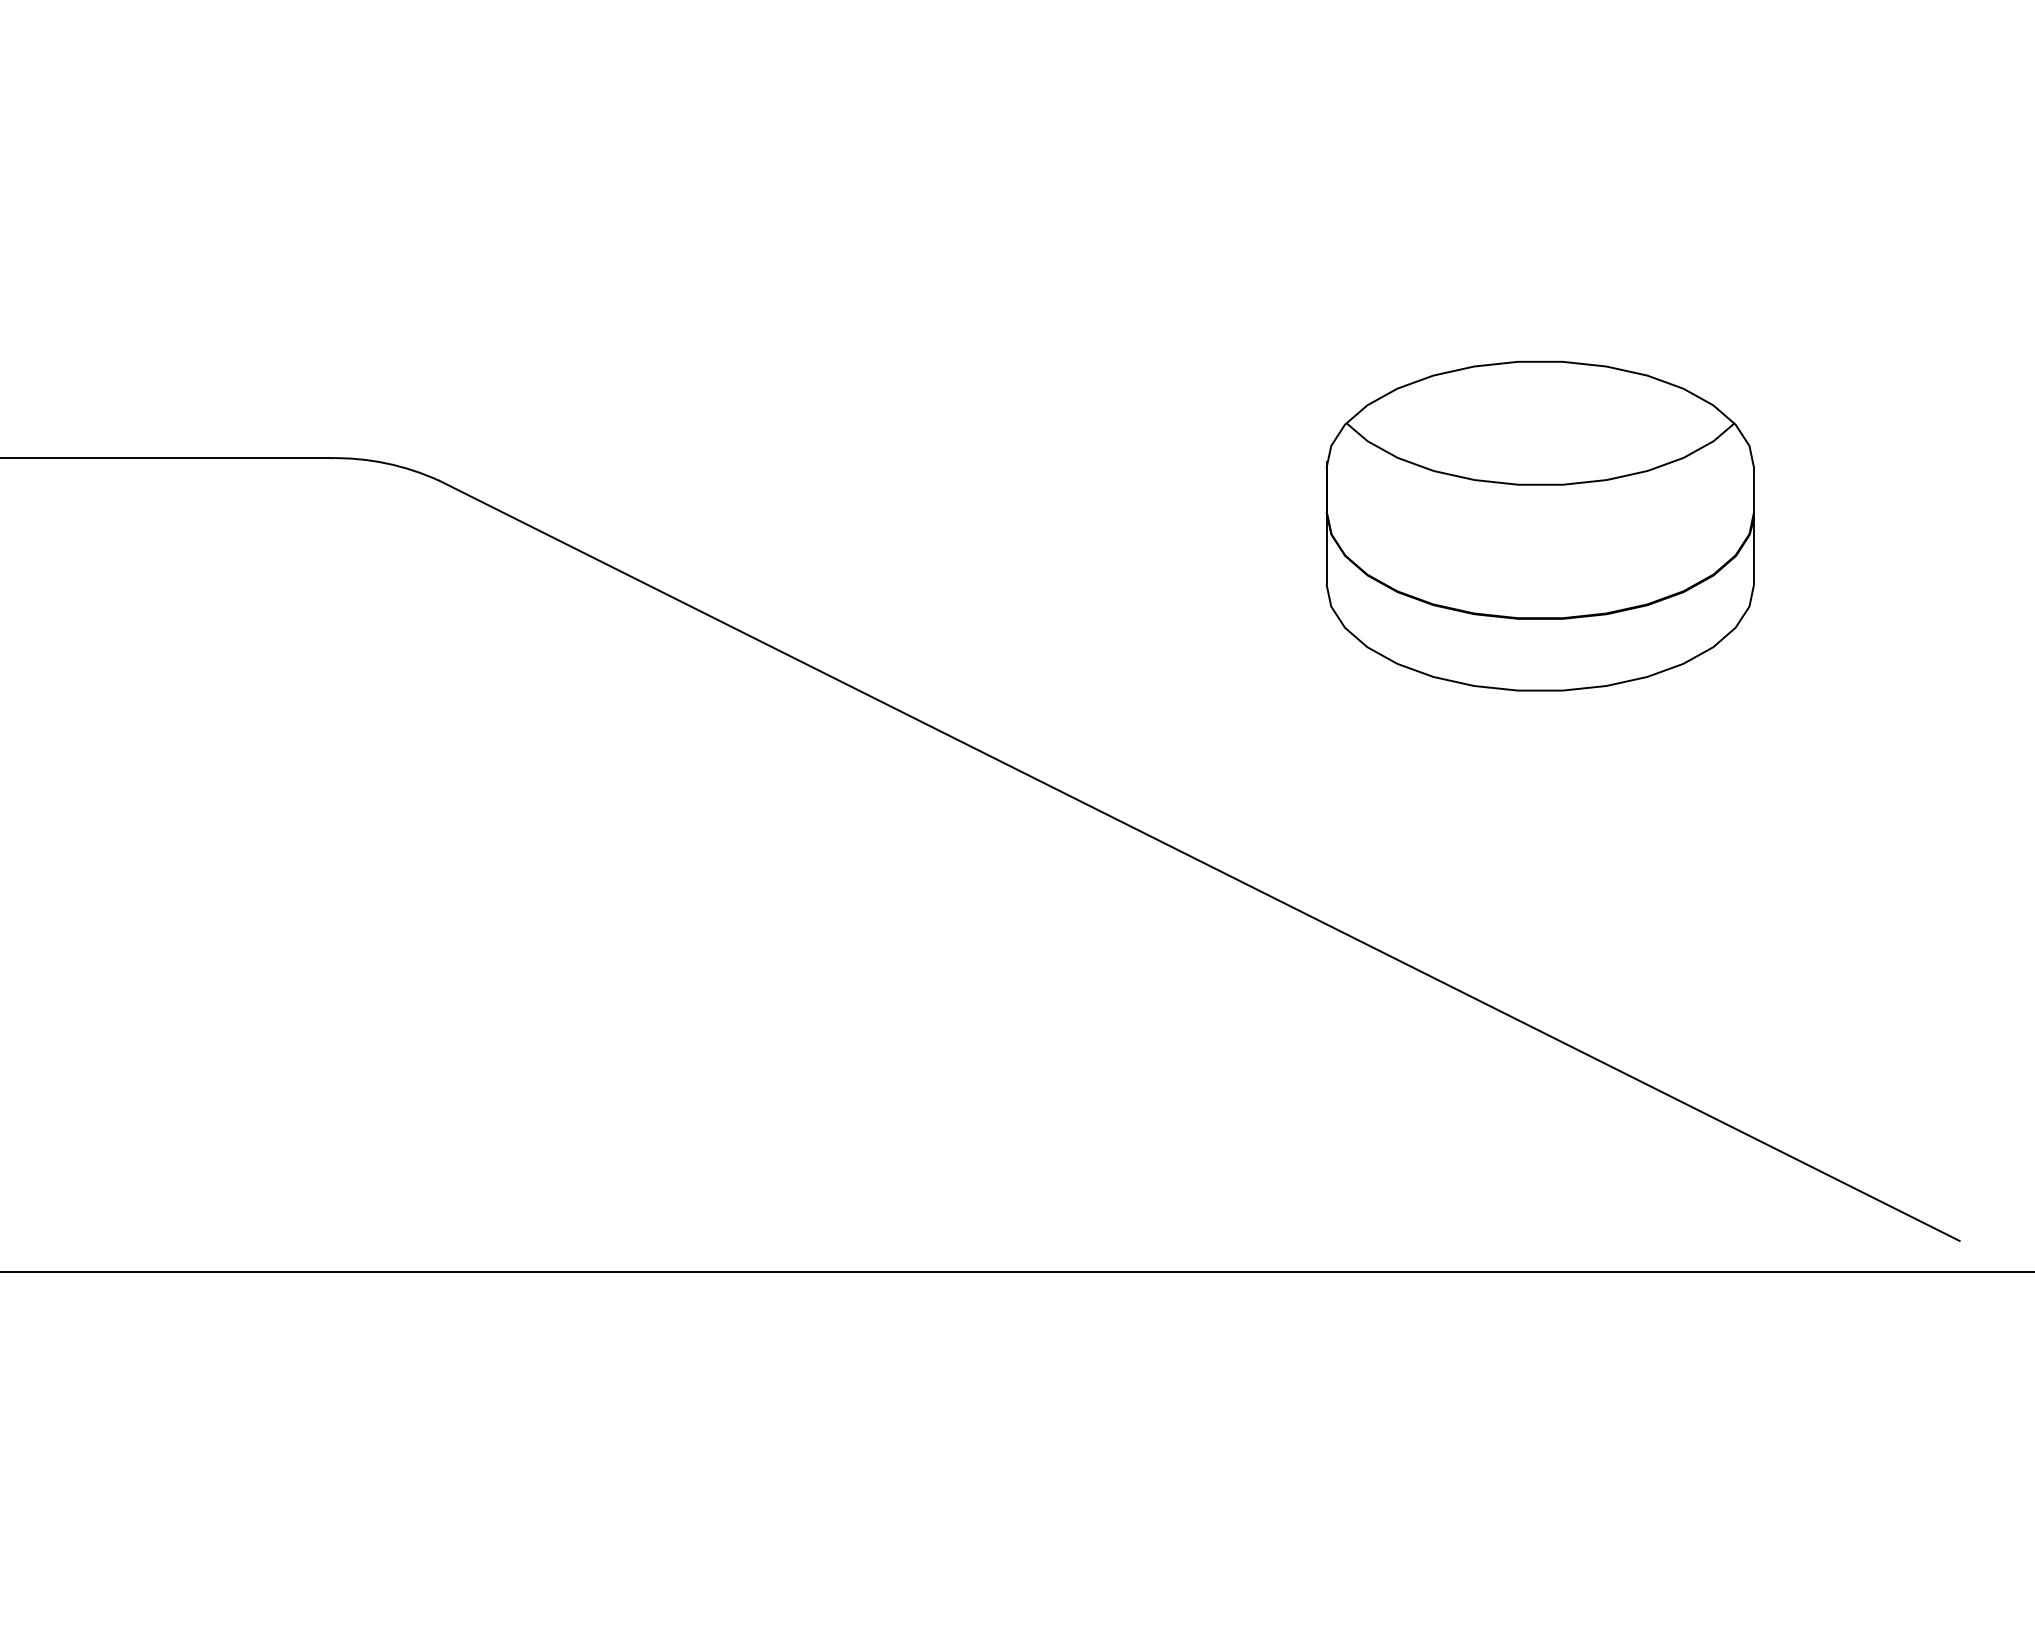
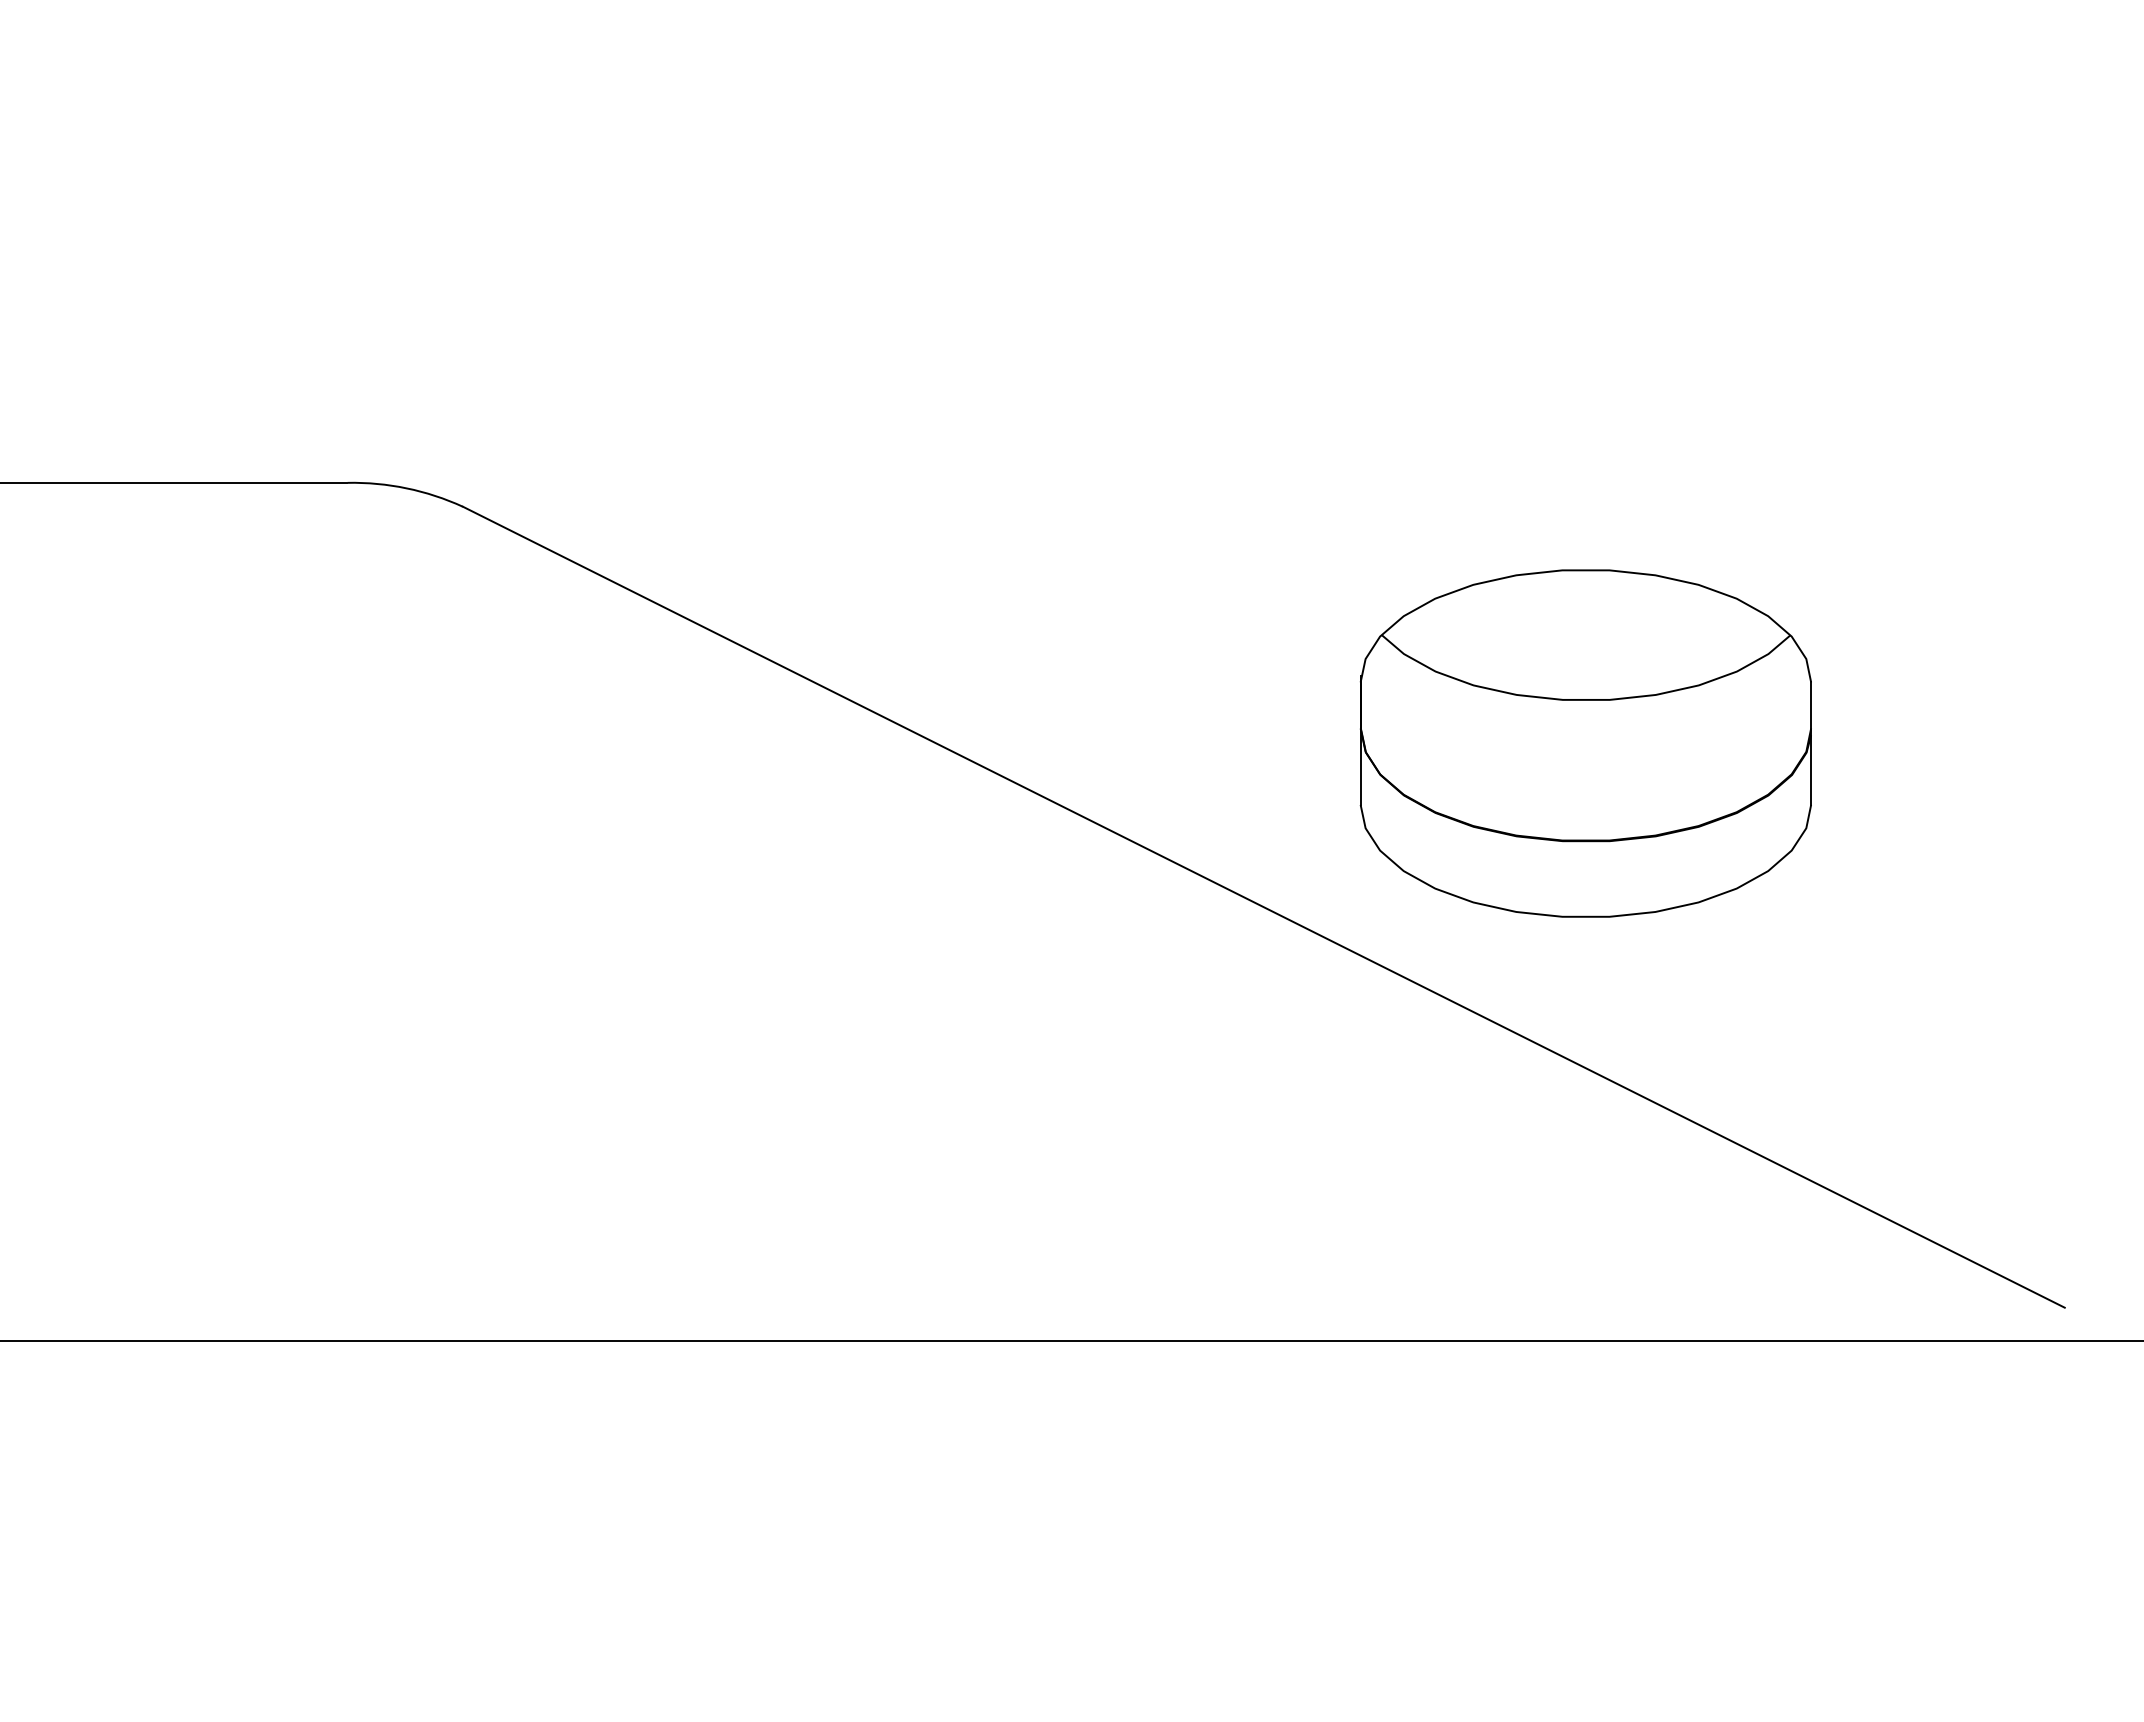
part: (1539, 526) -> (1585, 743), moved

